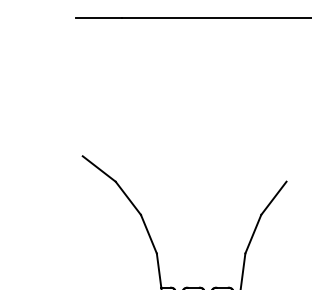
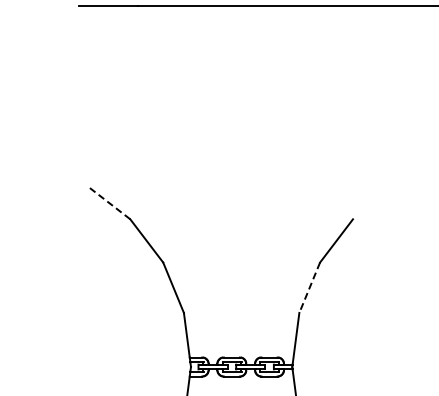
line: (99, 168) -> (108, 202), solid -> dashed
line: (253, 234) -> (309, 288), solid -> dashed

